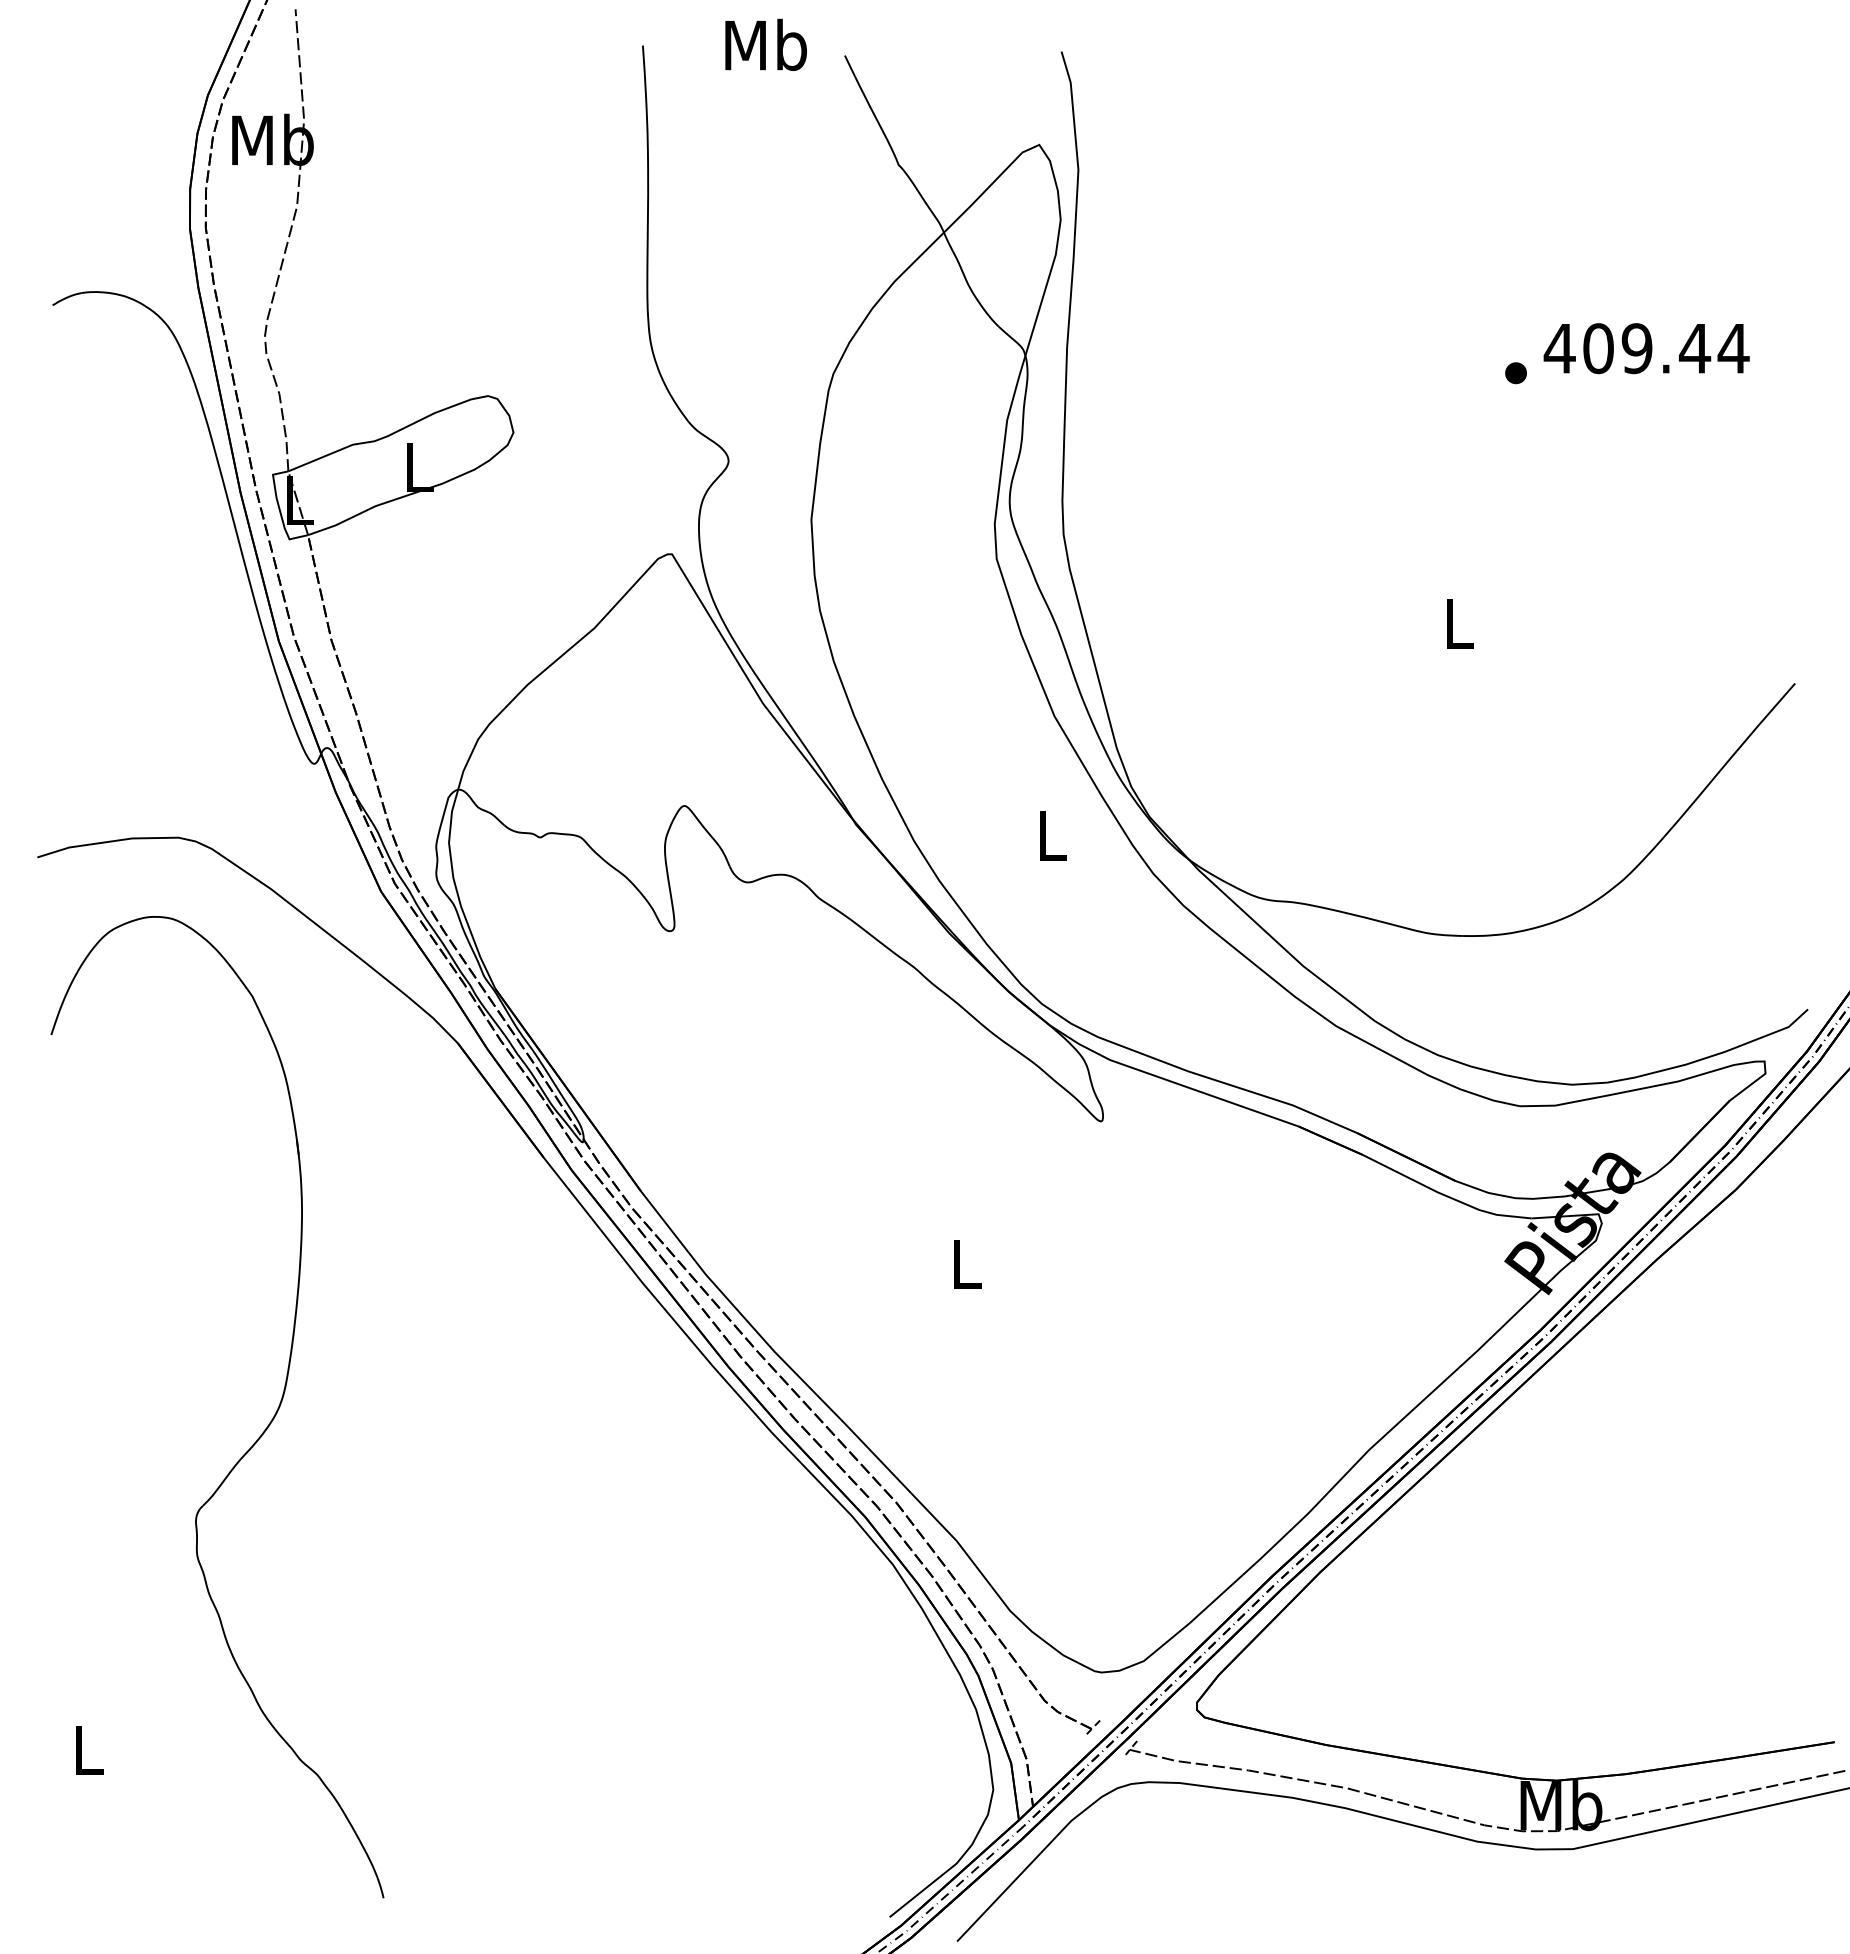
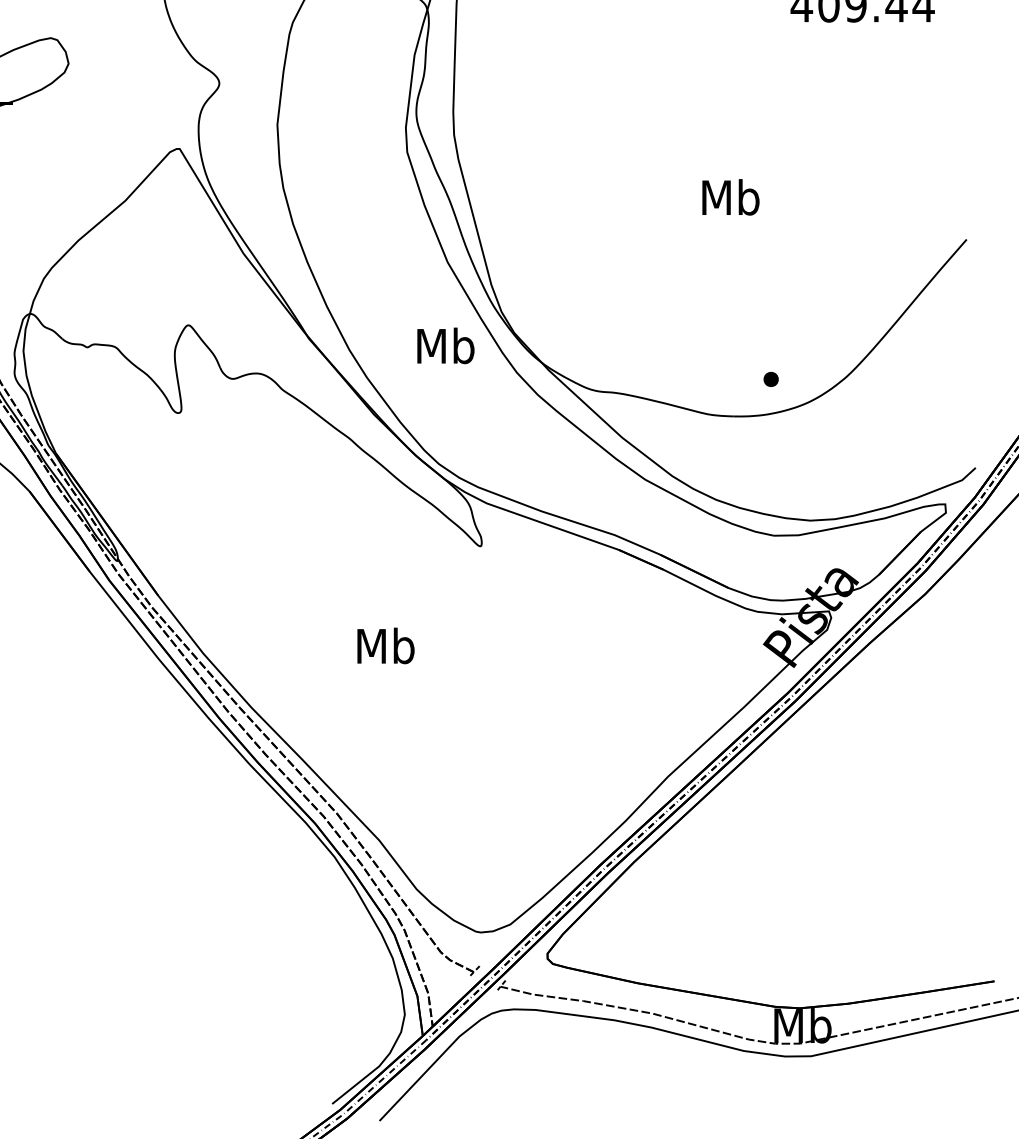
part: (1515, 373) -> (770, 379), moved
text: (1458, 623) -> (730, 197), L -> Mb
text: (1051, 835) -> (445, 346), L -> Mb
text: (966, 1263) -> (386, 645), L -> Mb

